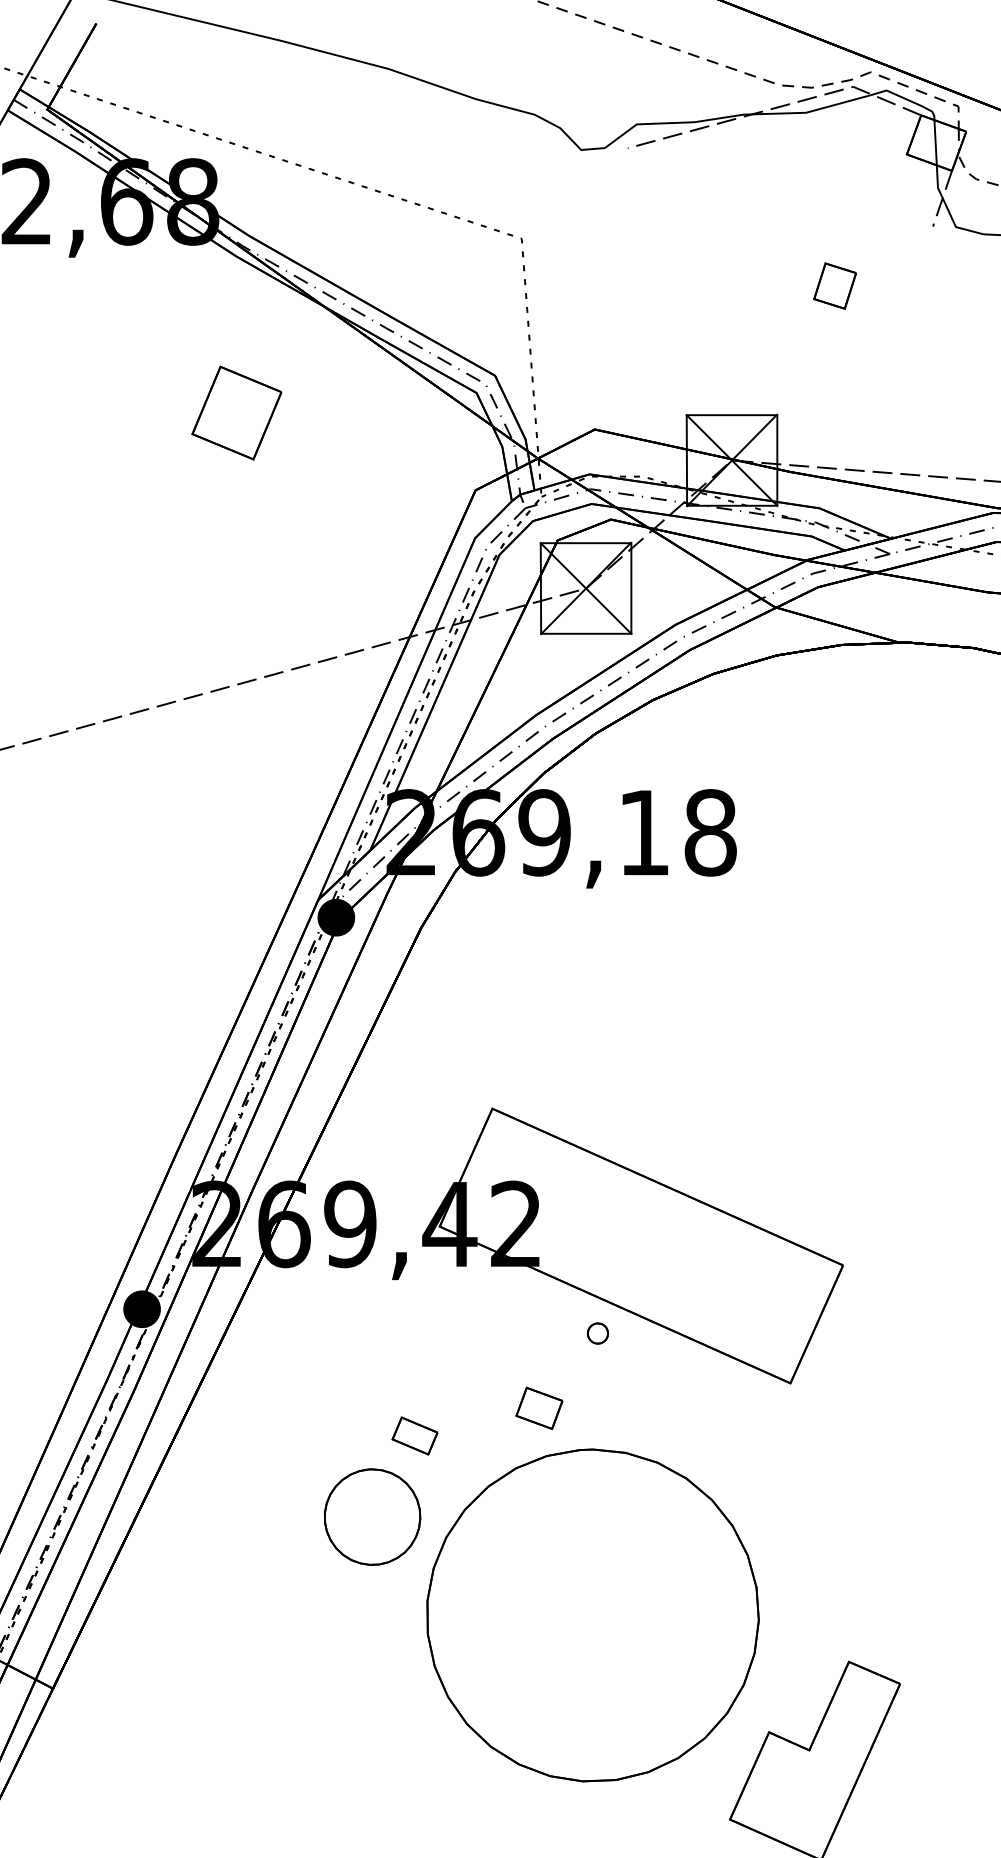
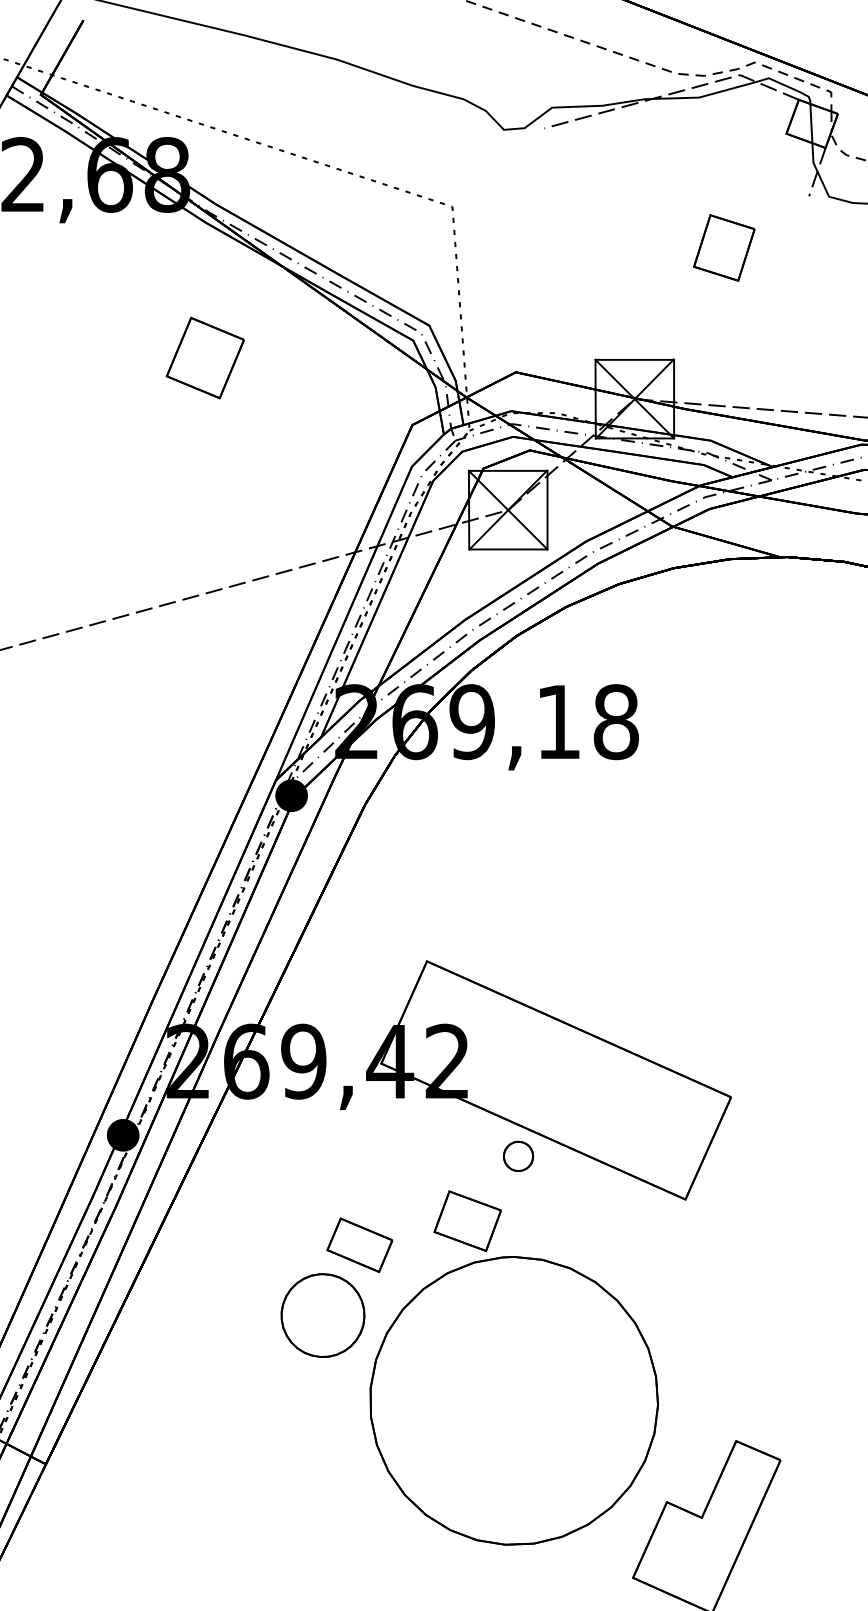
part: (834, 285) -> (723, 247), size x1.67
part: (597, 1333) -> (518, 1156), size x1.67
part: (539, 1408) -> (467, 1221), size x1.67
part: (414, 1435) -> (359, 1244), size x1.67

